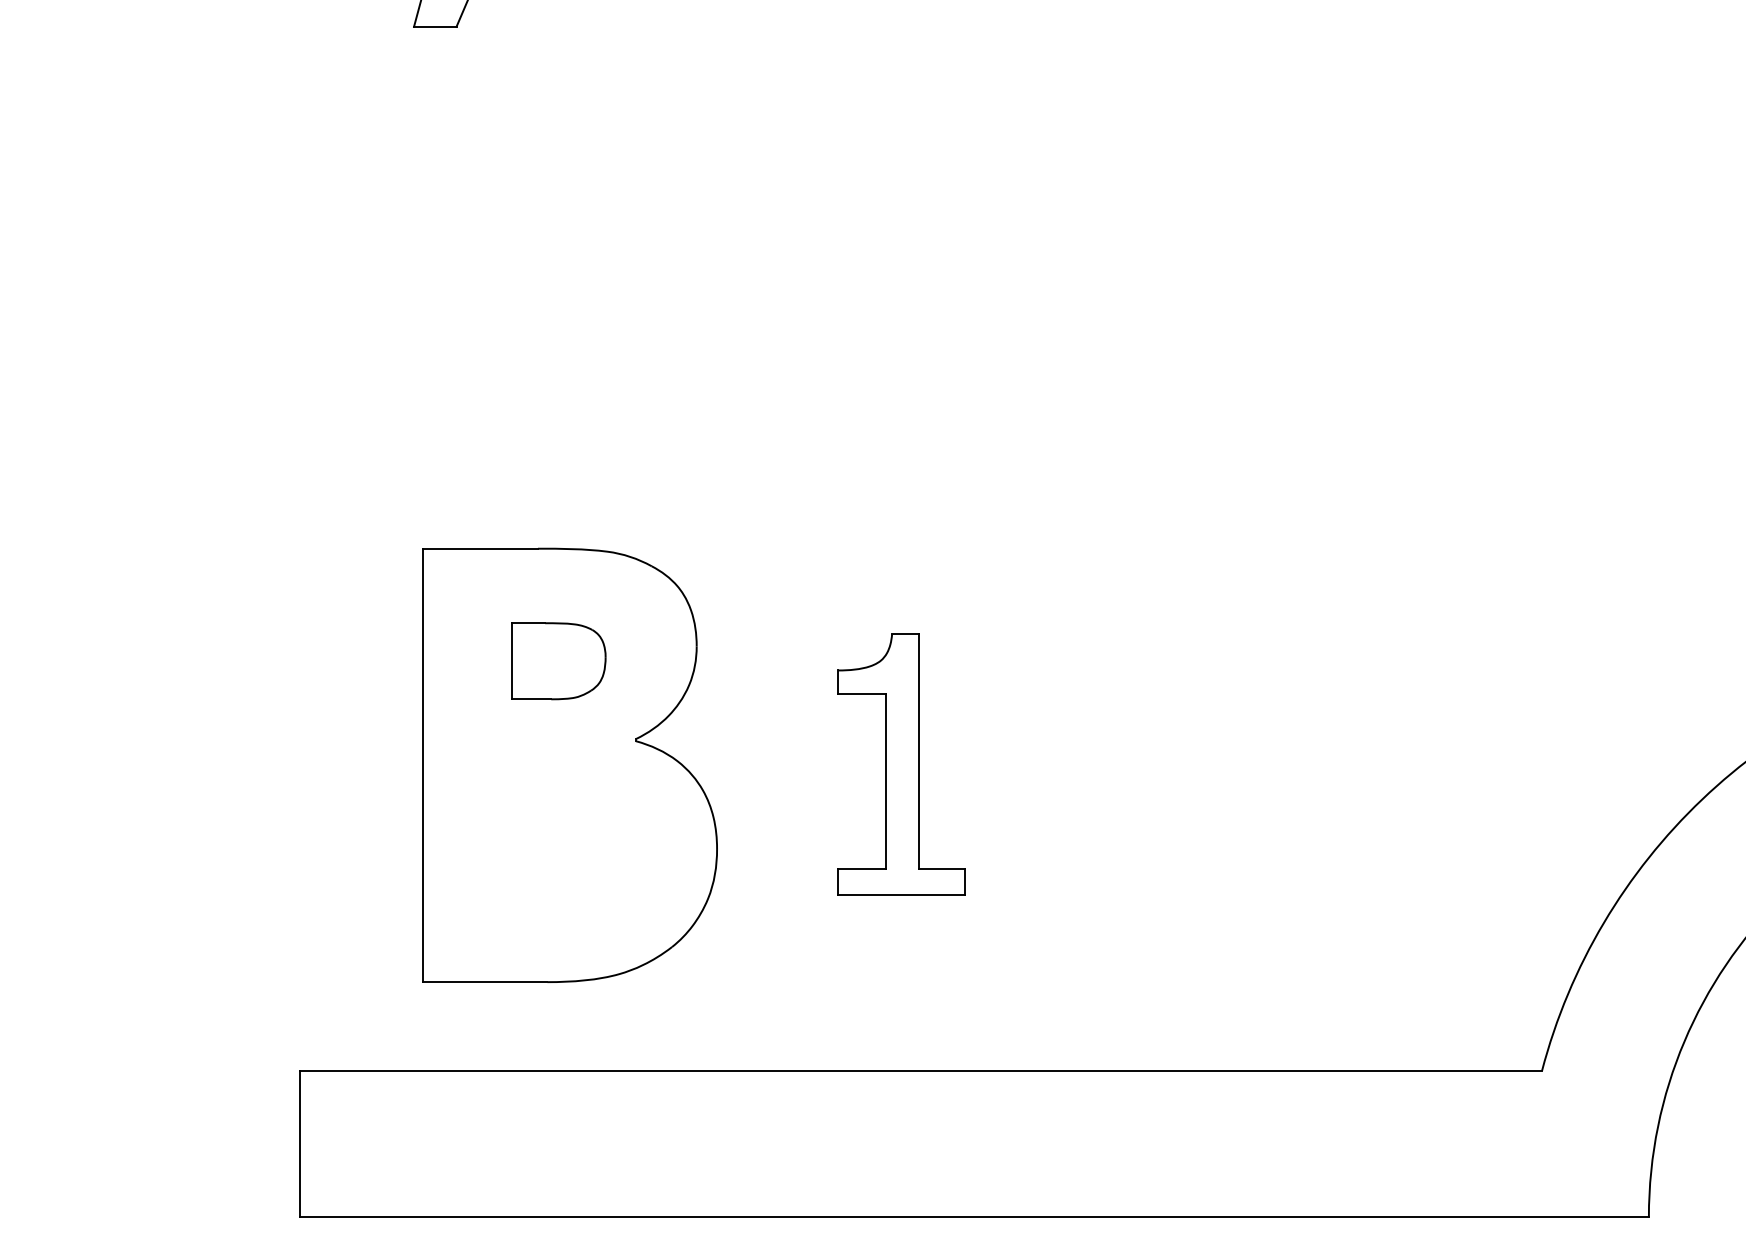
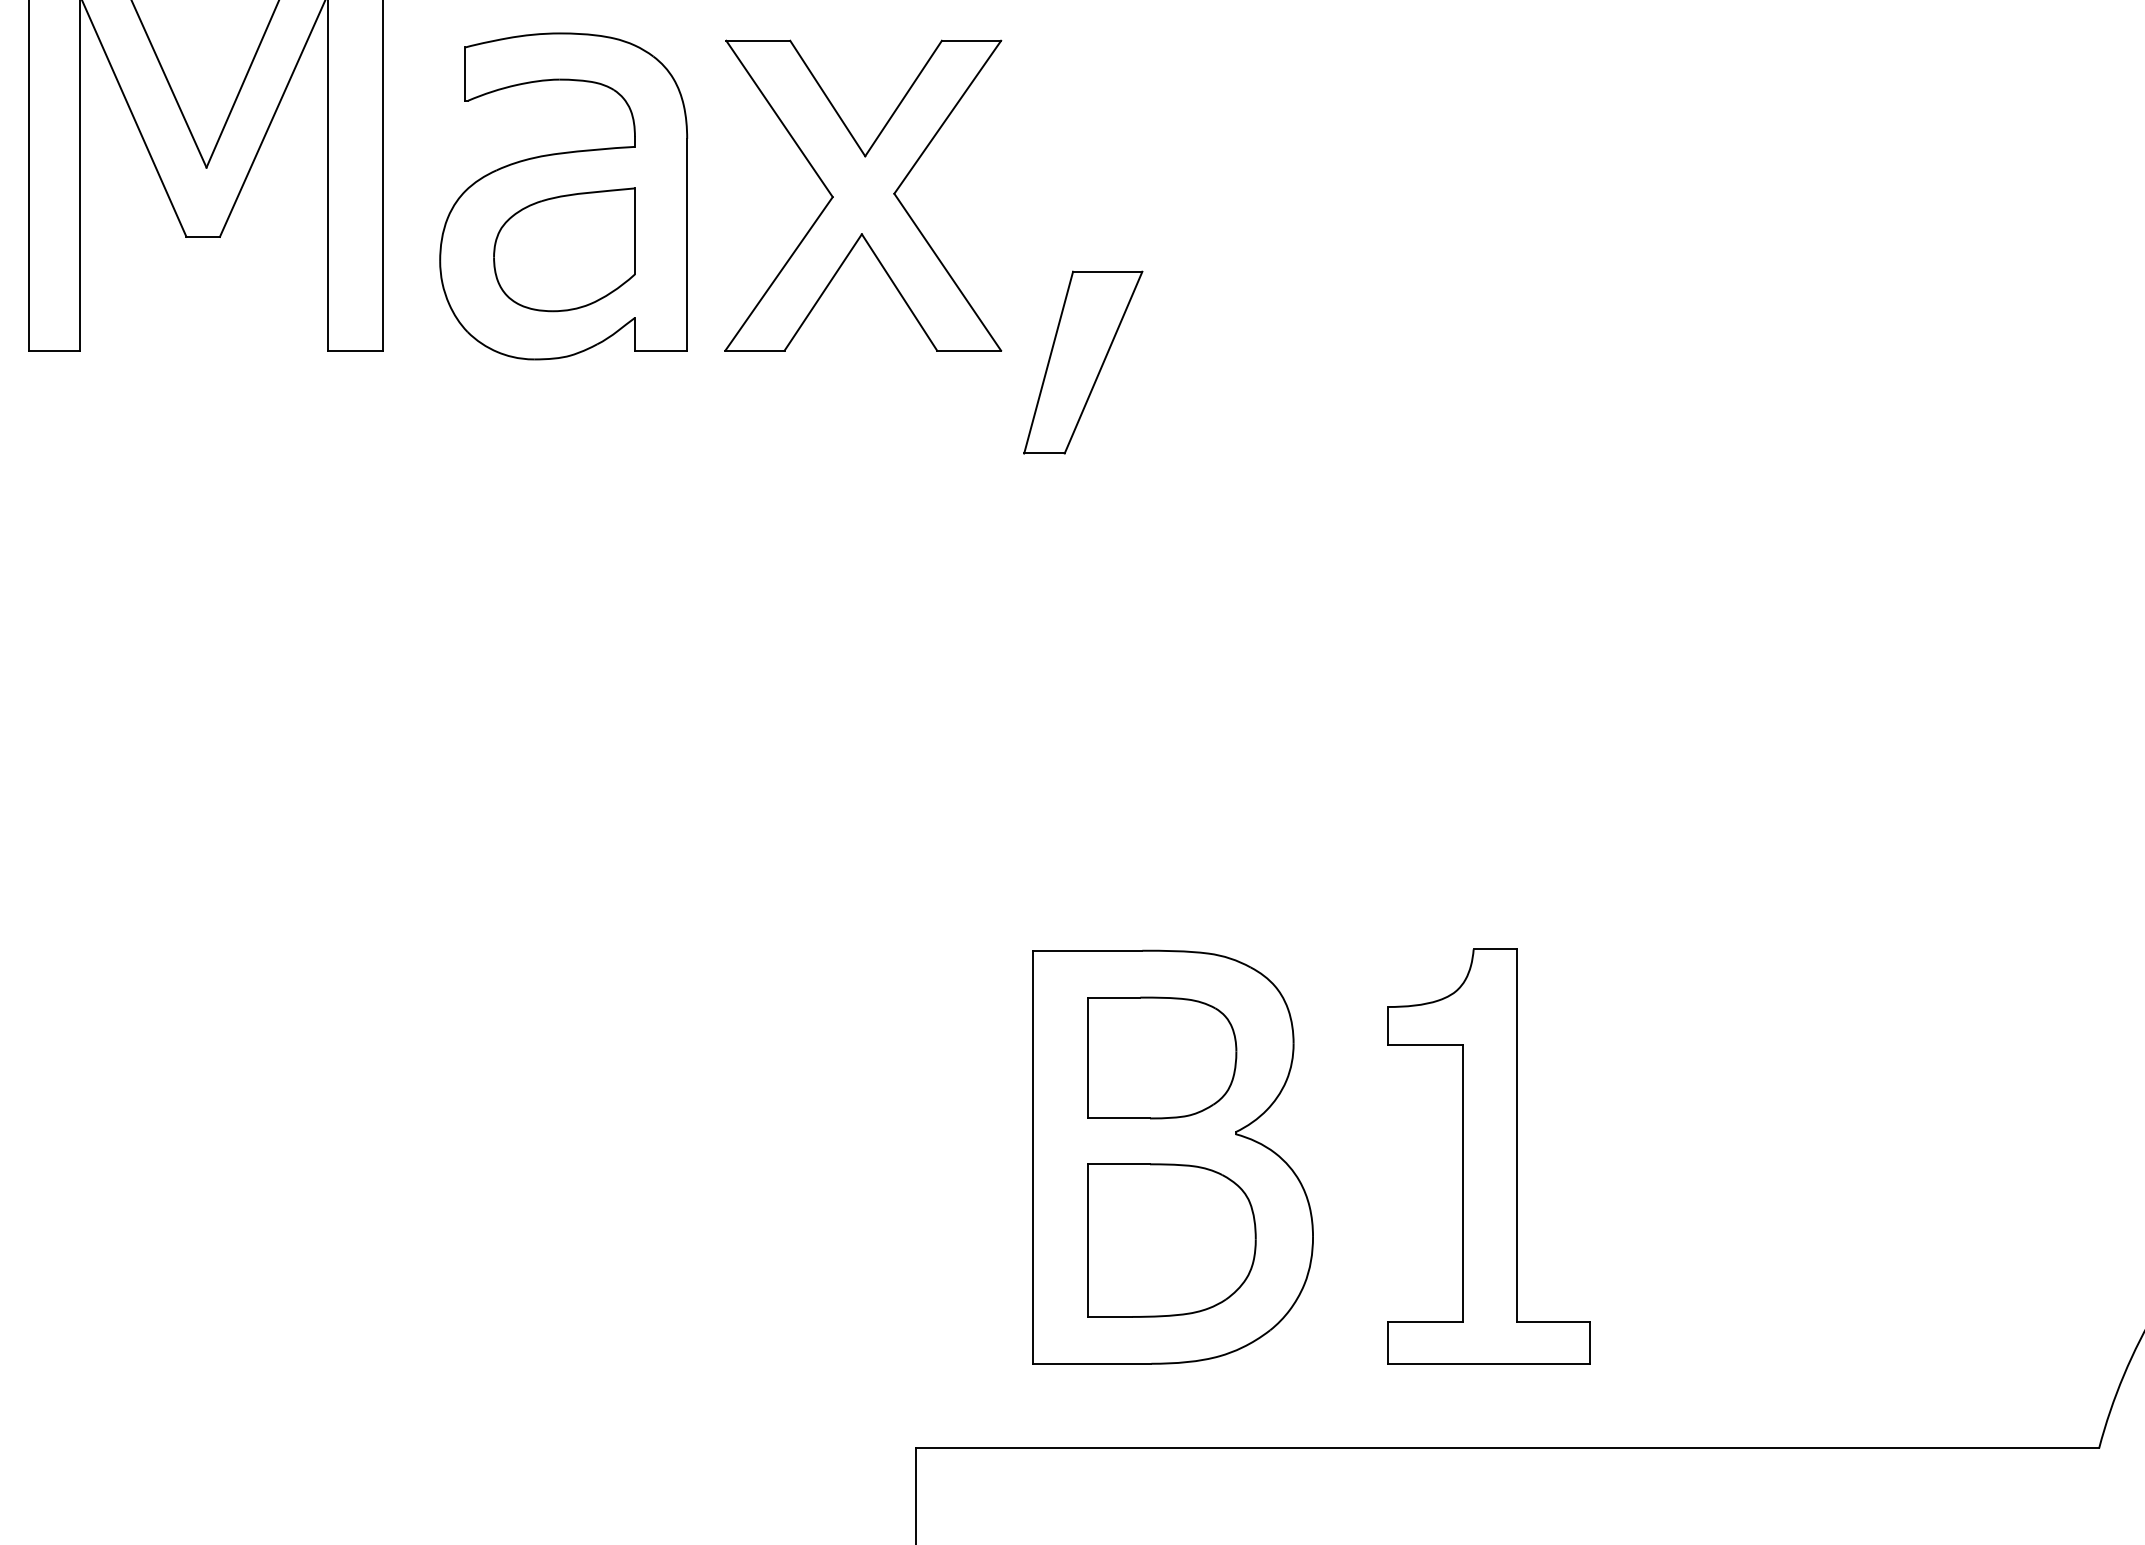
part: (559, 660) -> (1162, 1057), size x1.67
part: (901, 764) -> (1488, 1156), size x1.67
part: (568, 852) -> (1171, 1240), added

